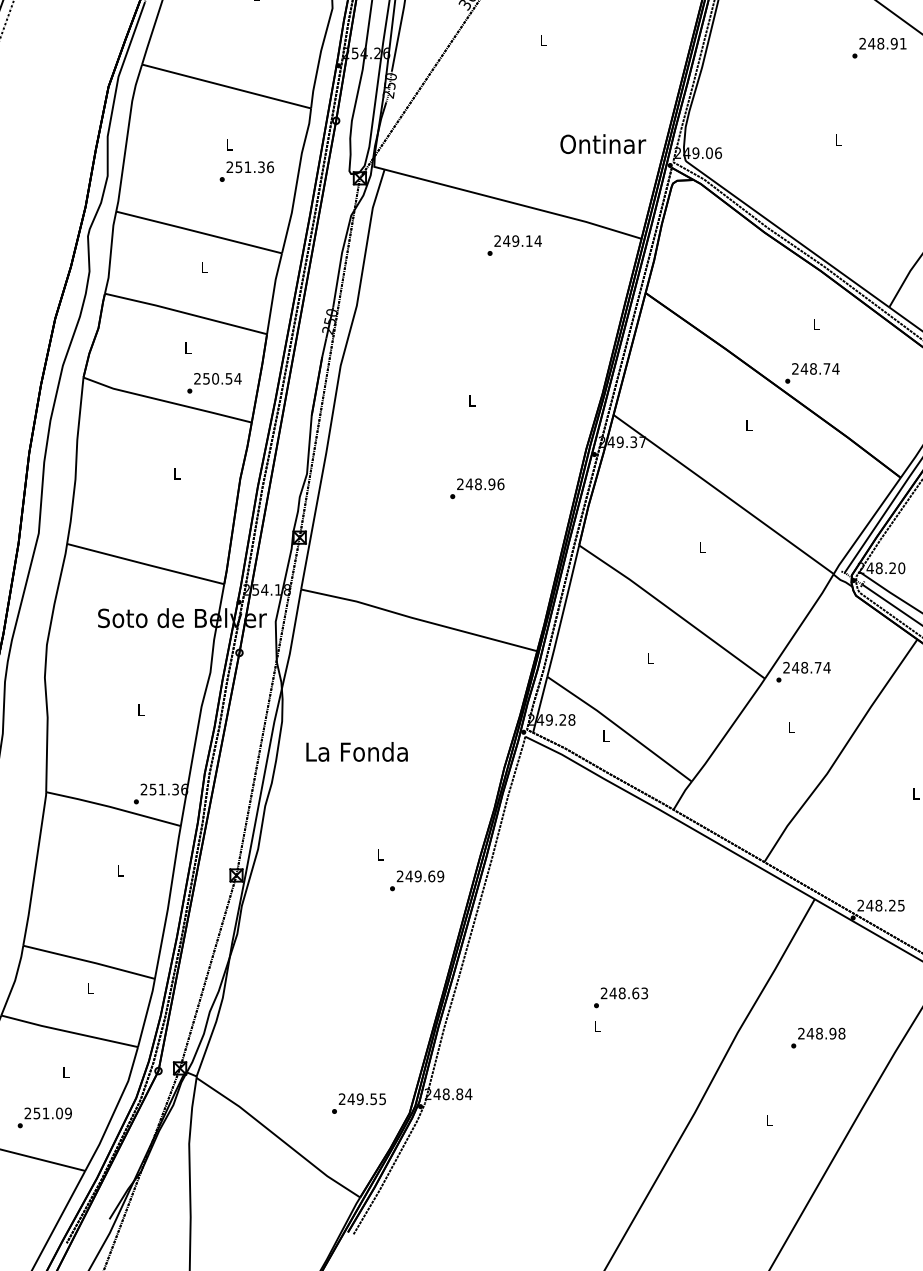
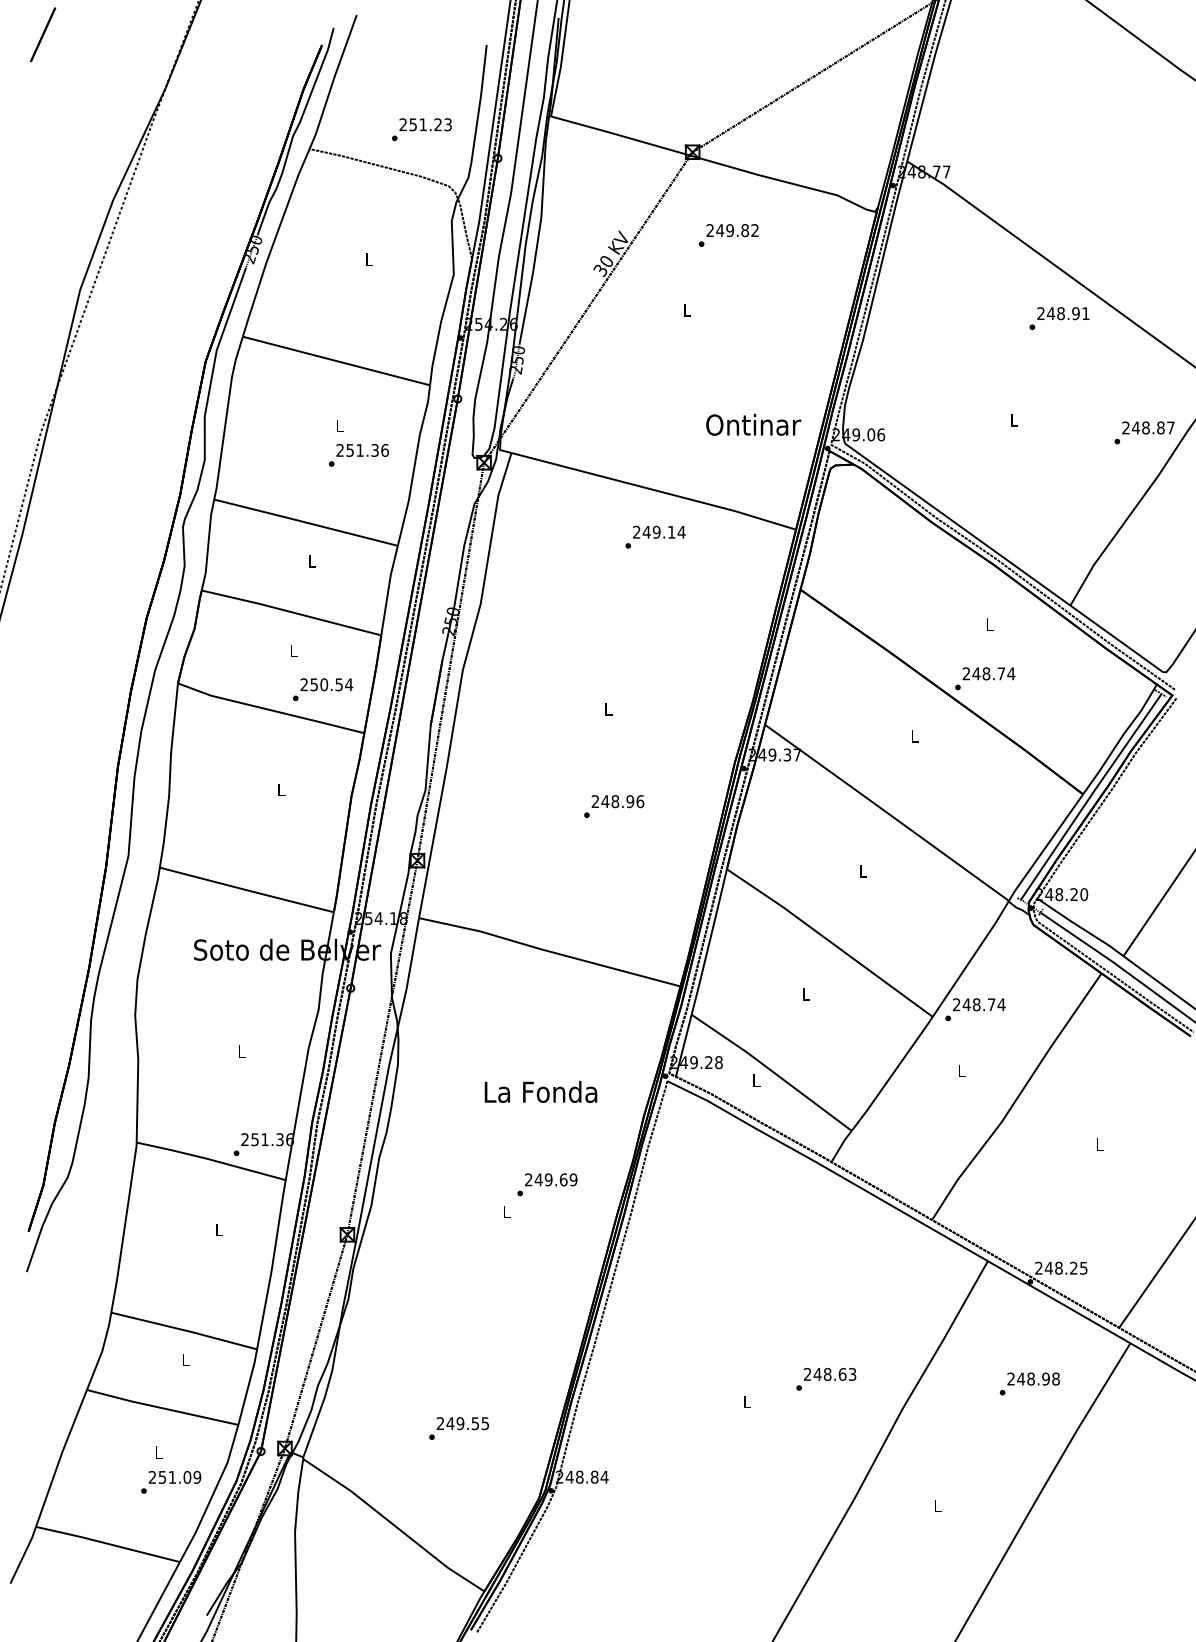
text: (356, 751) -> (540, 1091), moved
text: (417, 880) -> (547, 1184), moved
text: (621, 997) -> (826, 1379), moved
text: (818, 1037) -> (1029, 1383), moved
text: (358, 1103) -> (458, 1428), moved
text: (45, 1118) -> (171, 1482), moved

